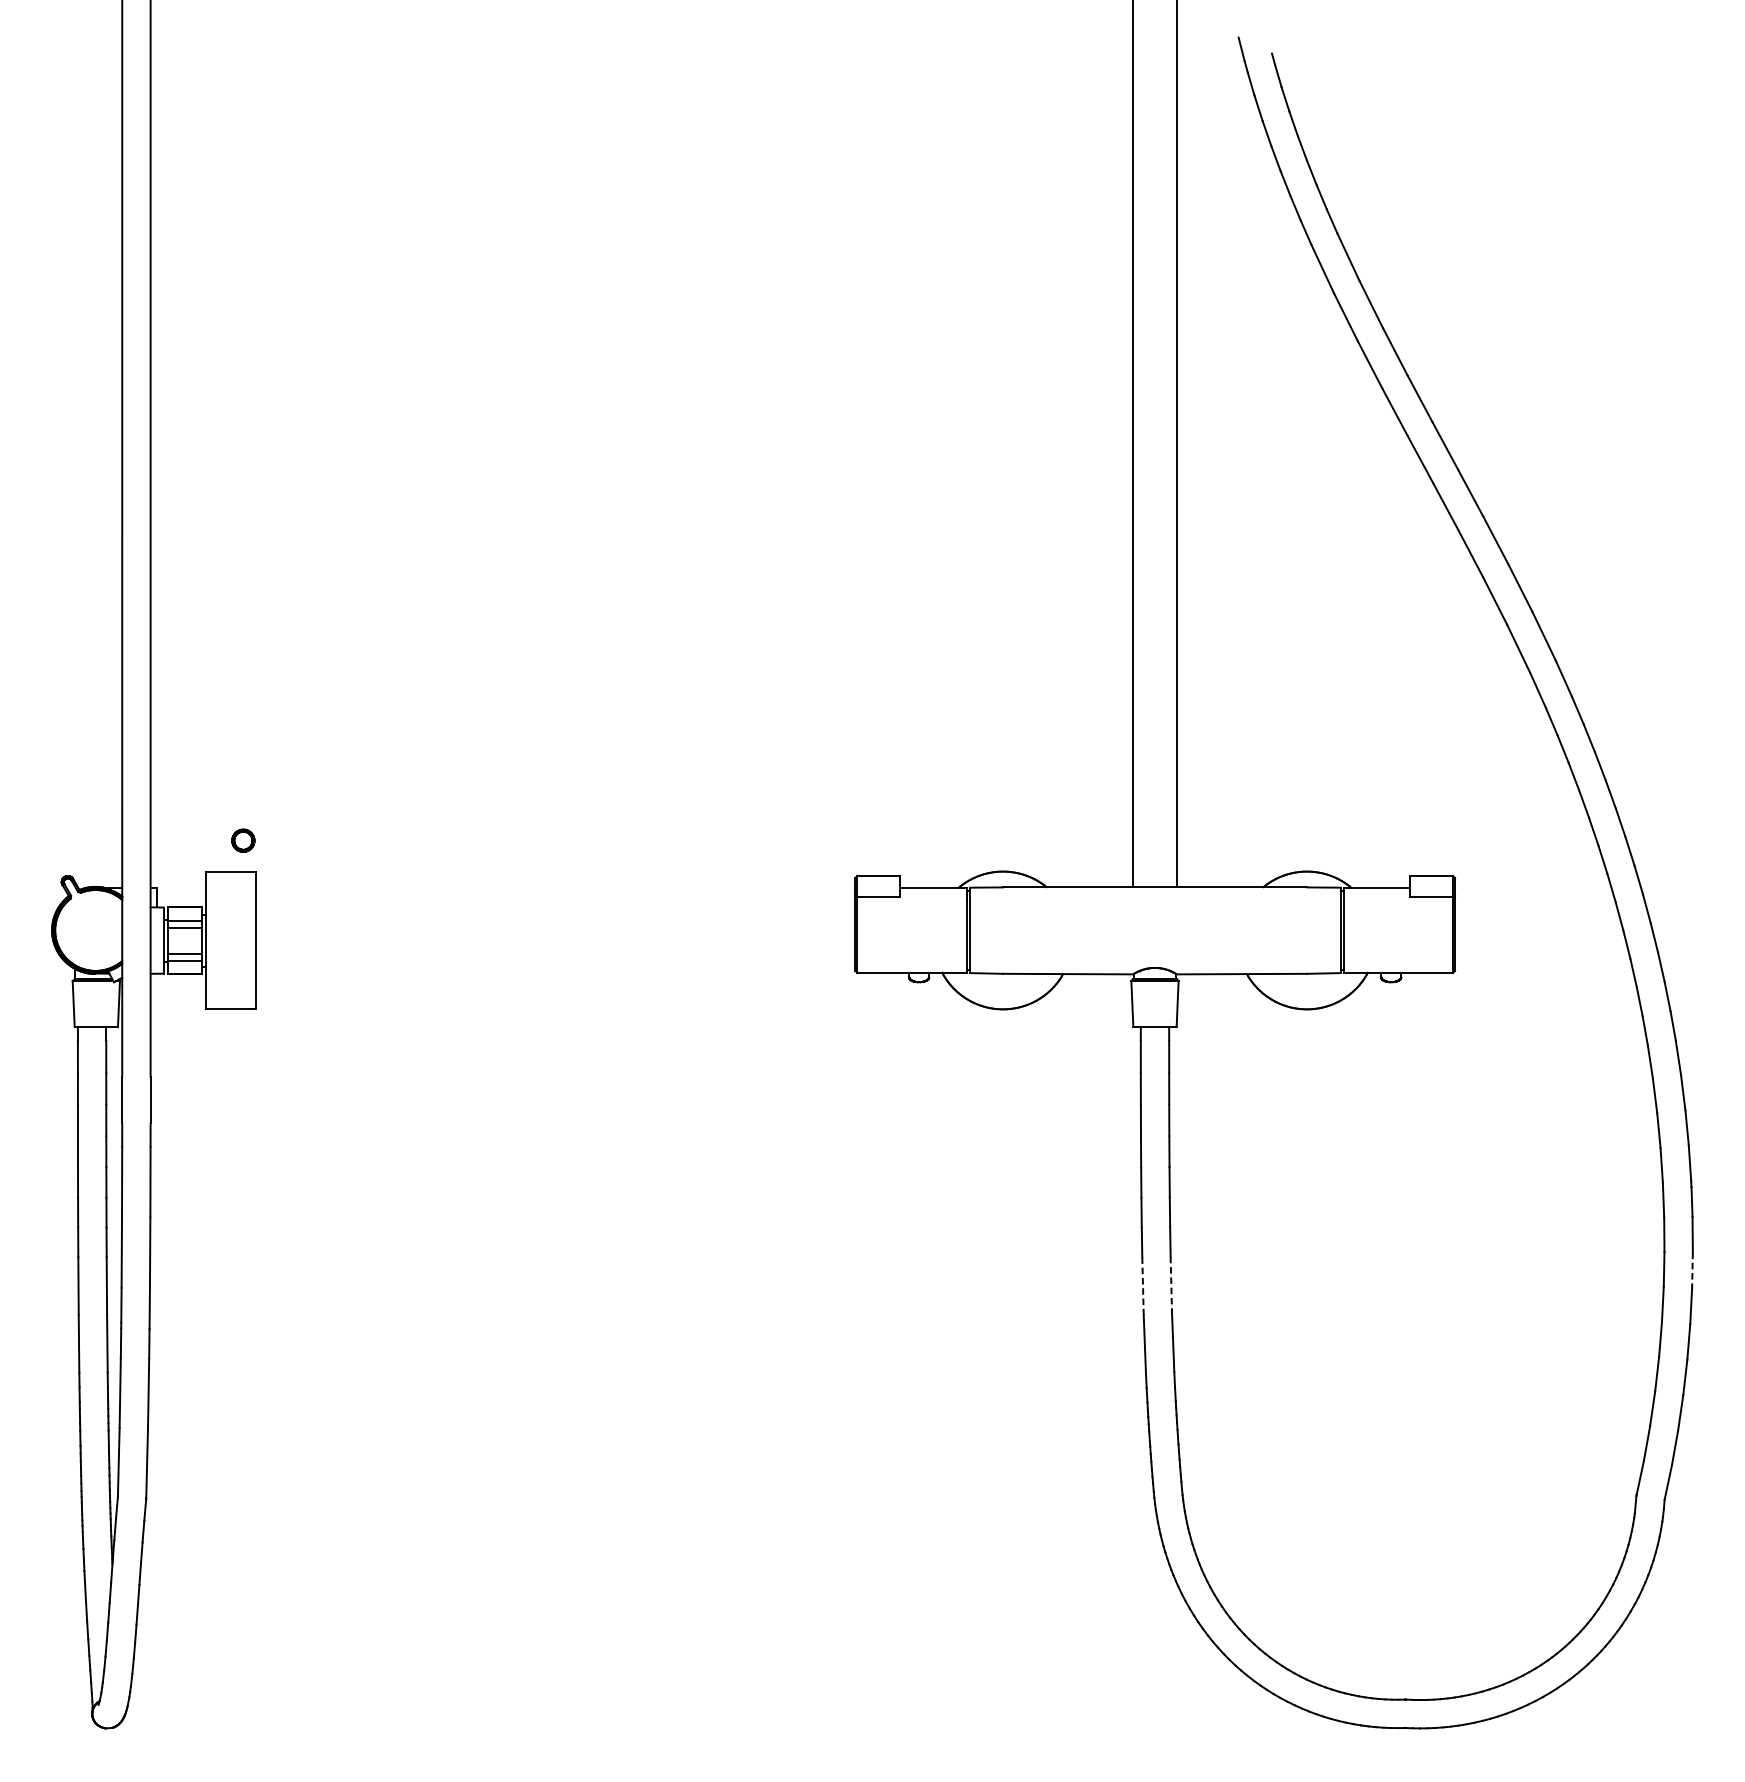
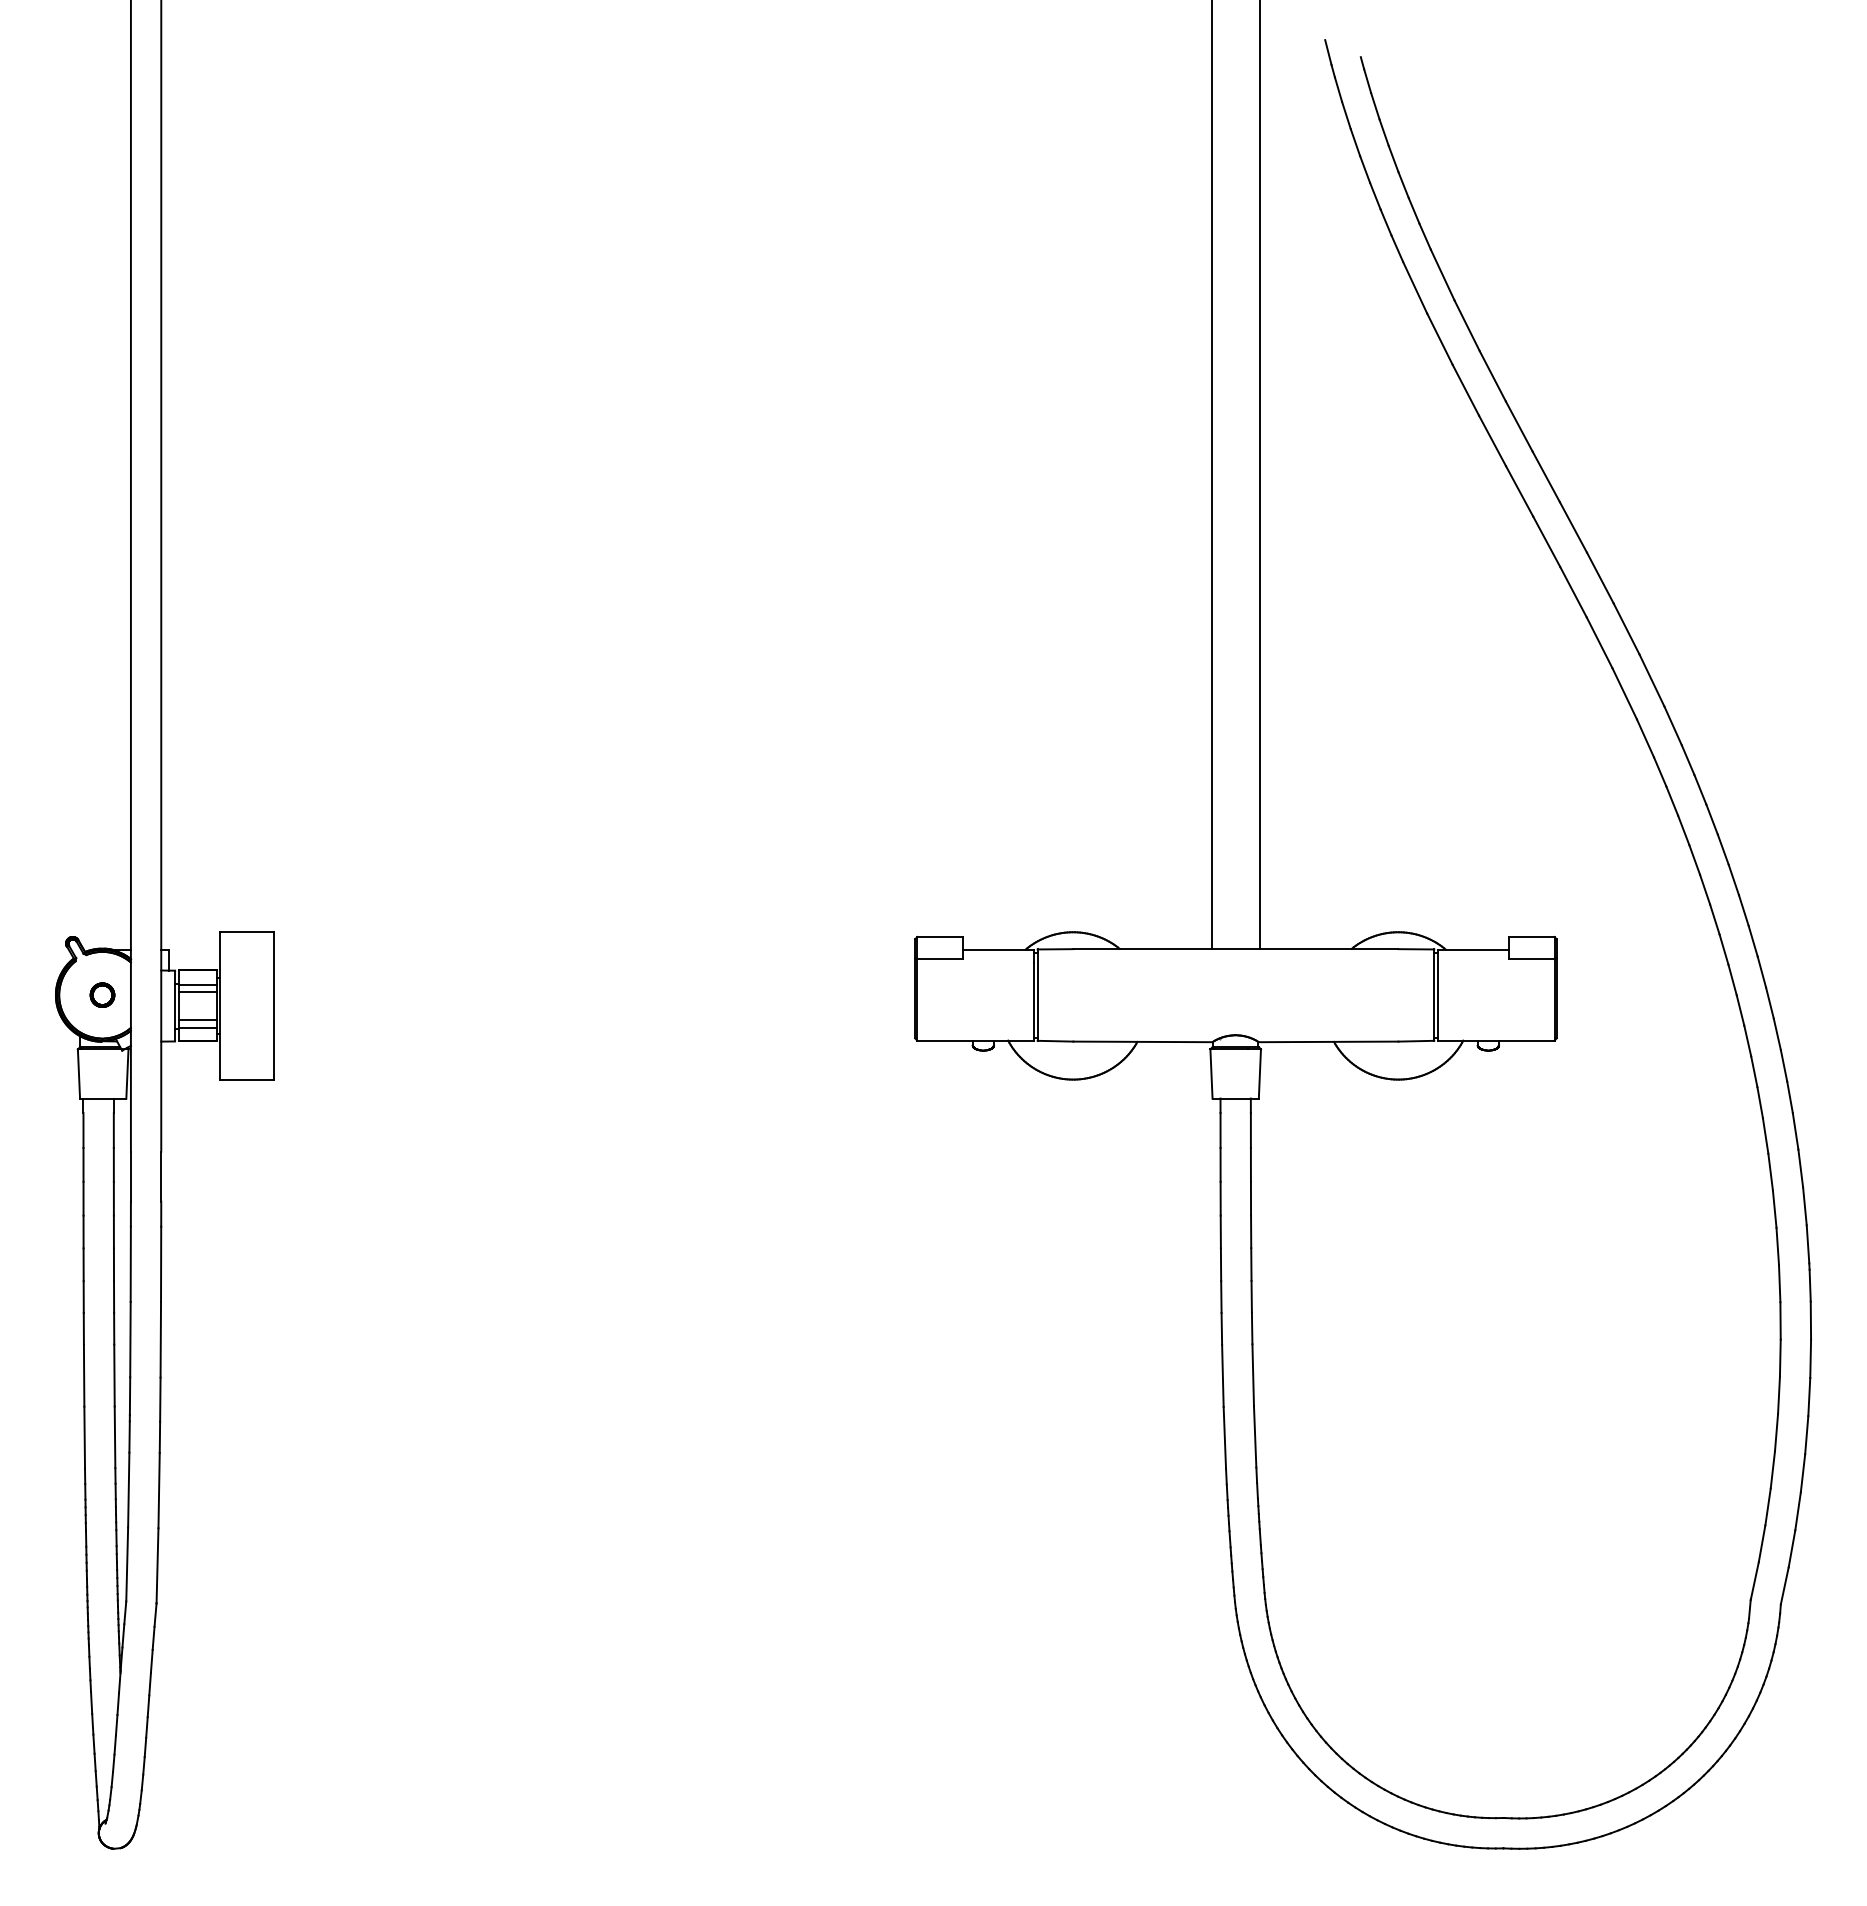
part: (243, 840) -> (102, 994), moved
line: (1692, 1270) -> (1810, 1359), dashed -> solid
line: (1142, 1285) -> (1222, 1375), dashed -> solid
line: (1171, 1285) -> (1253, 1375), dashed -> solid

